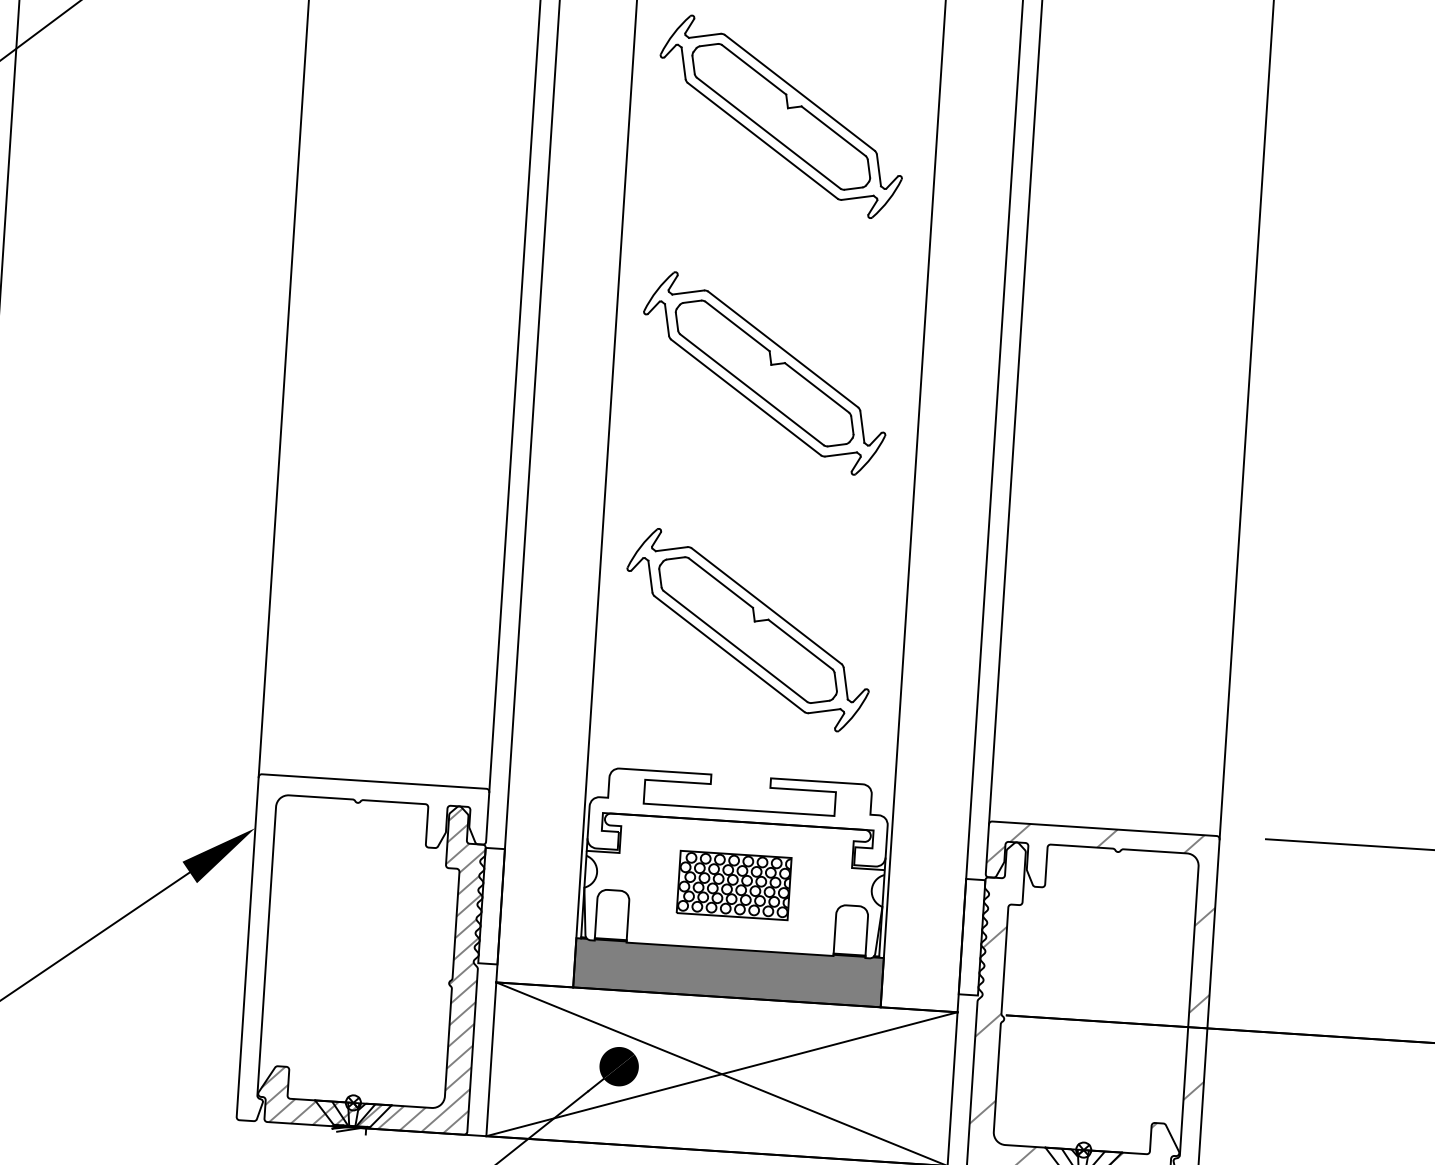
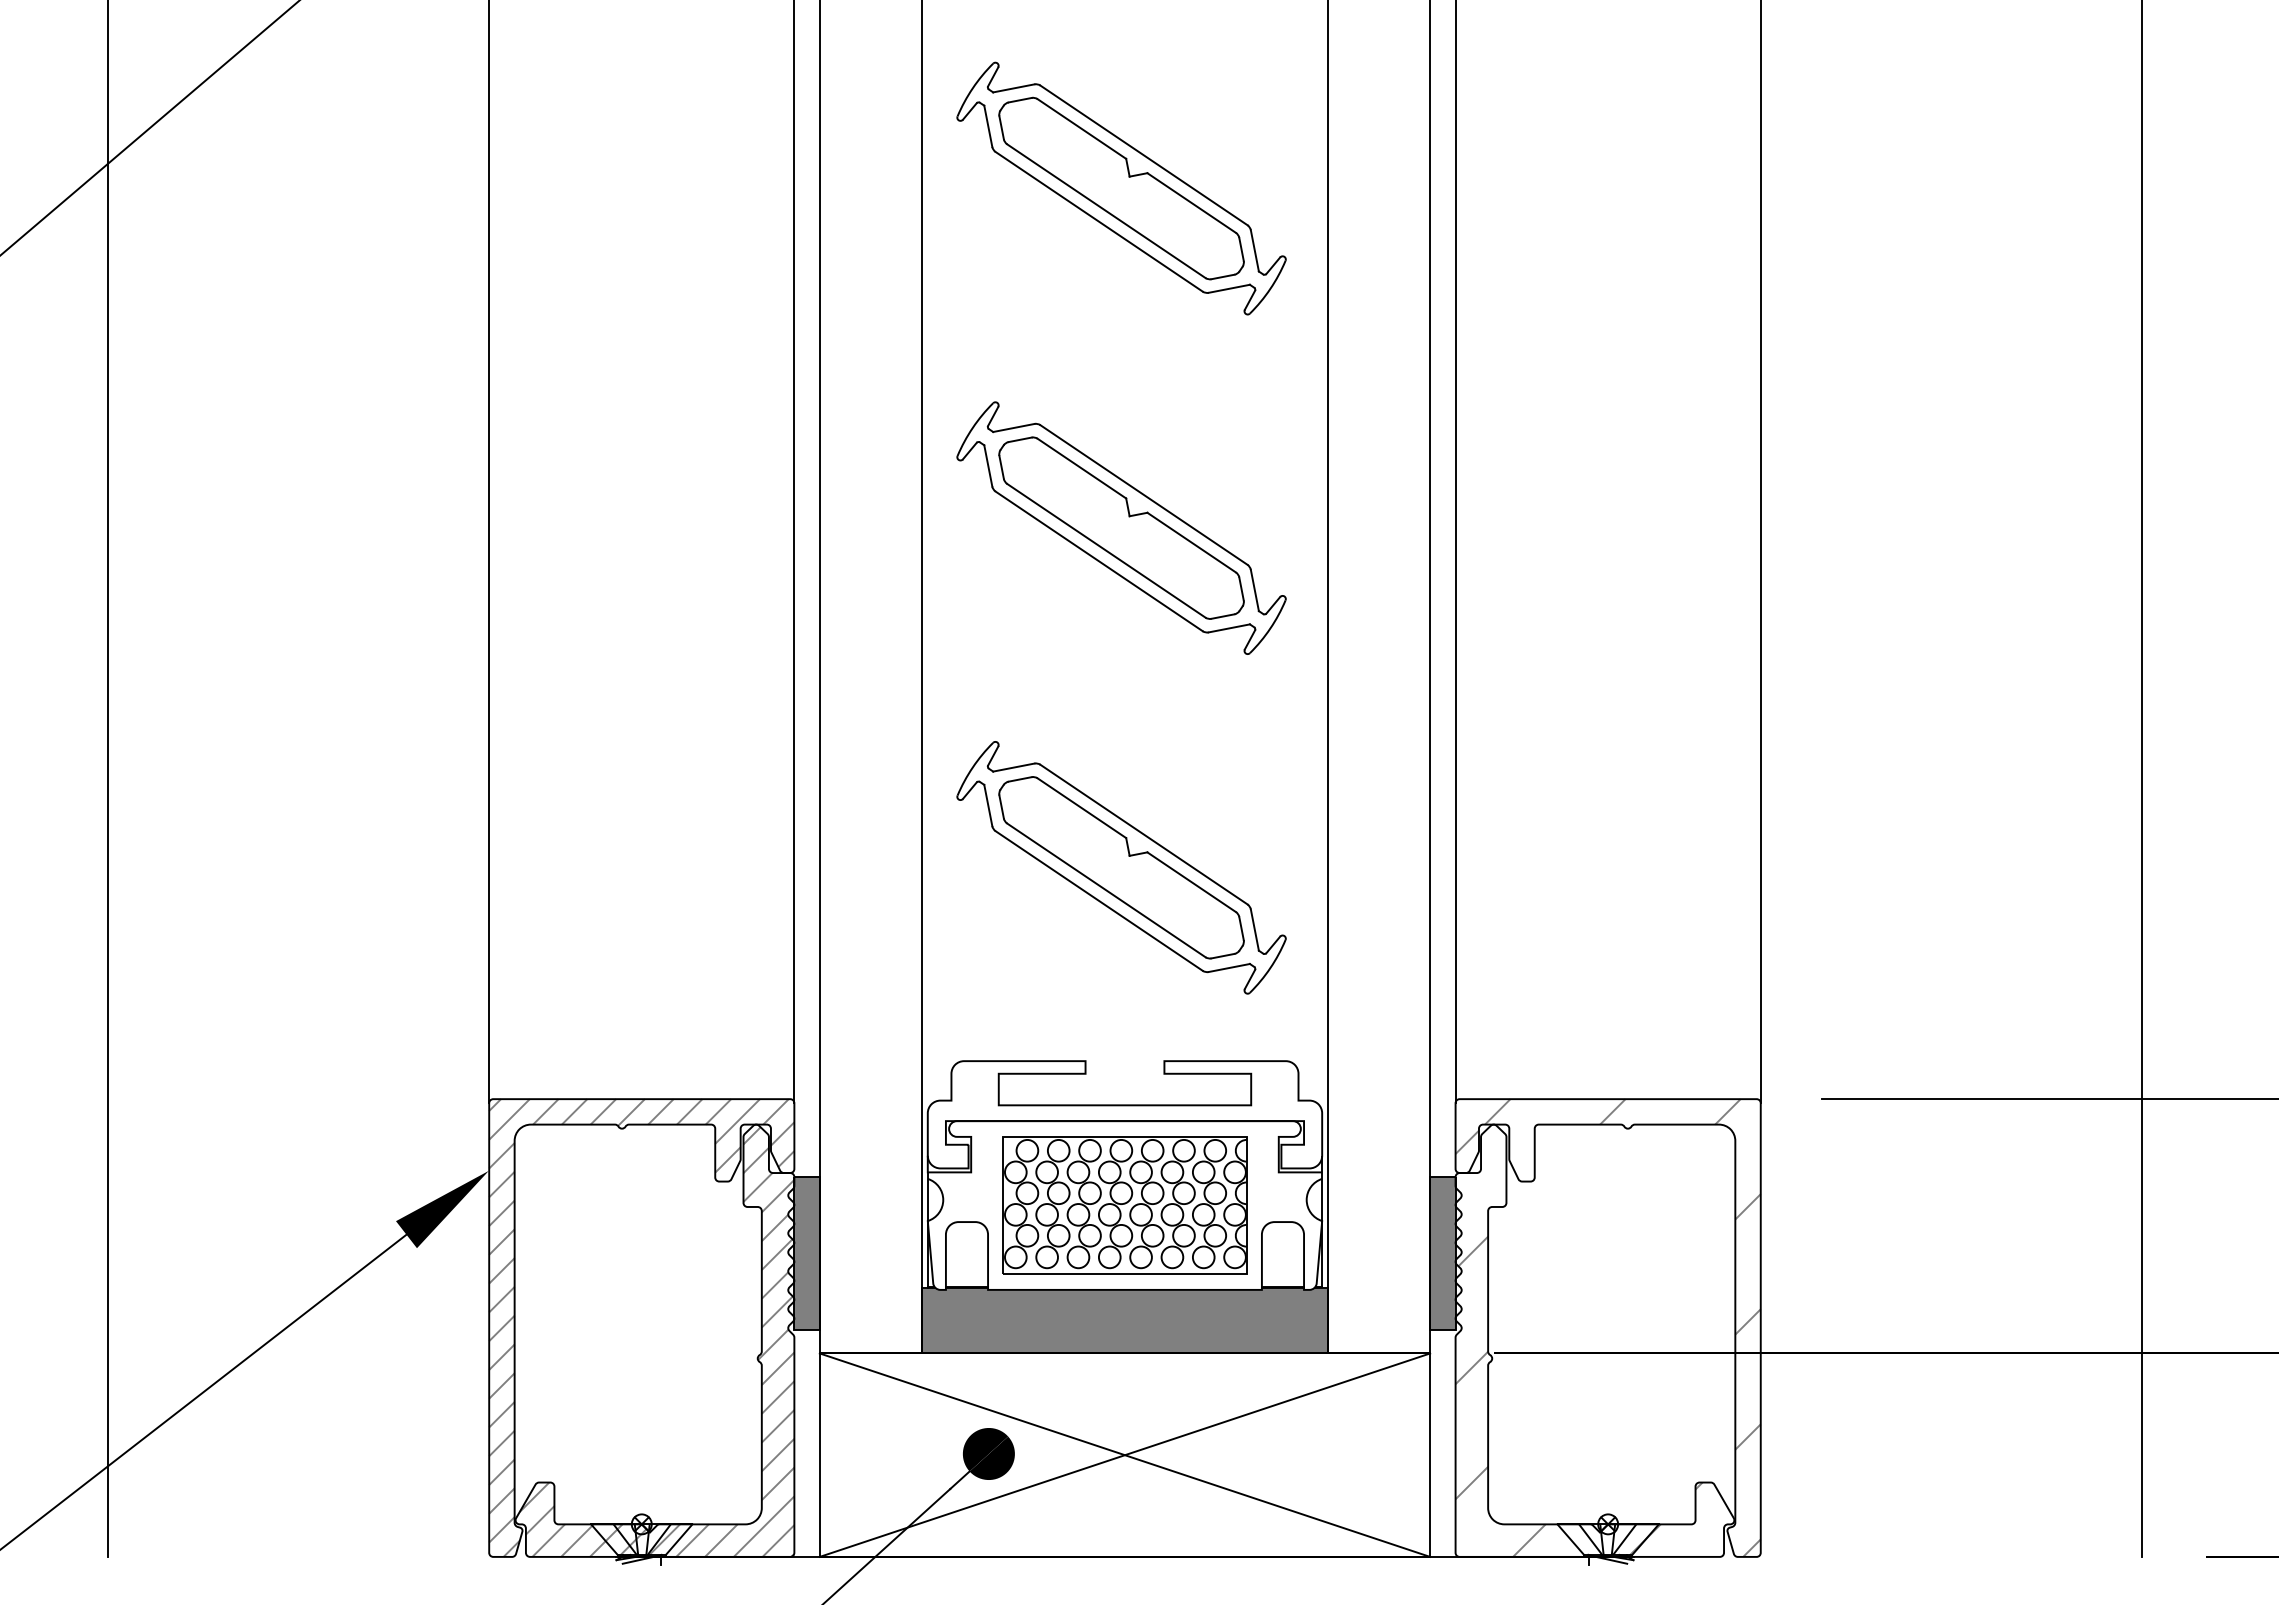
part: (733, 885) -> (1124, 1205), size x1.67
fill: (491, 906) -> (806, 1253), added
fill: (971, 937) -> (1442, 1253), added
hatch: (362, 954) -> (641, 1327), added

